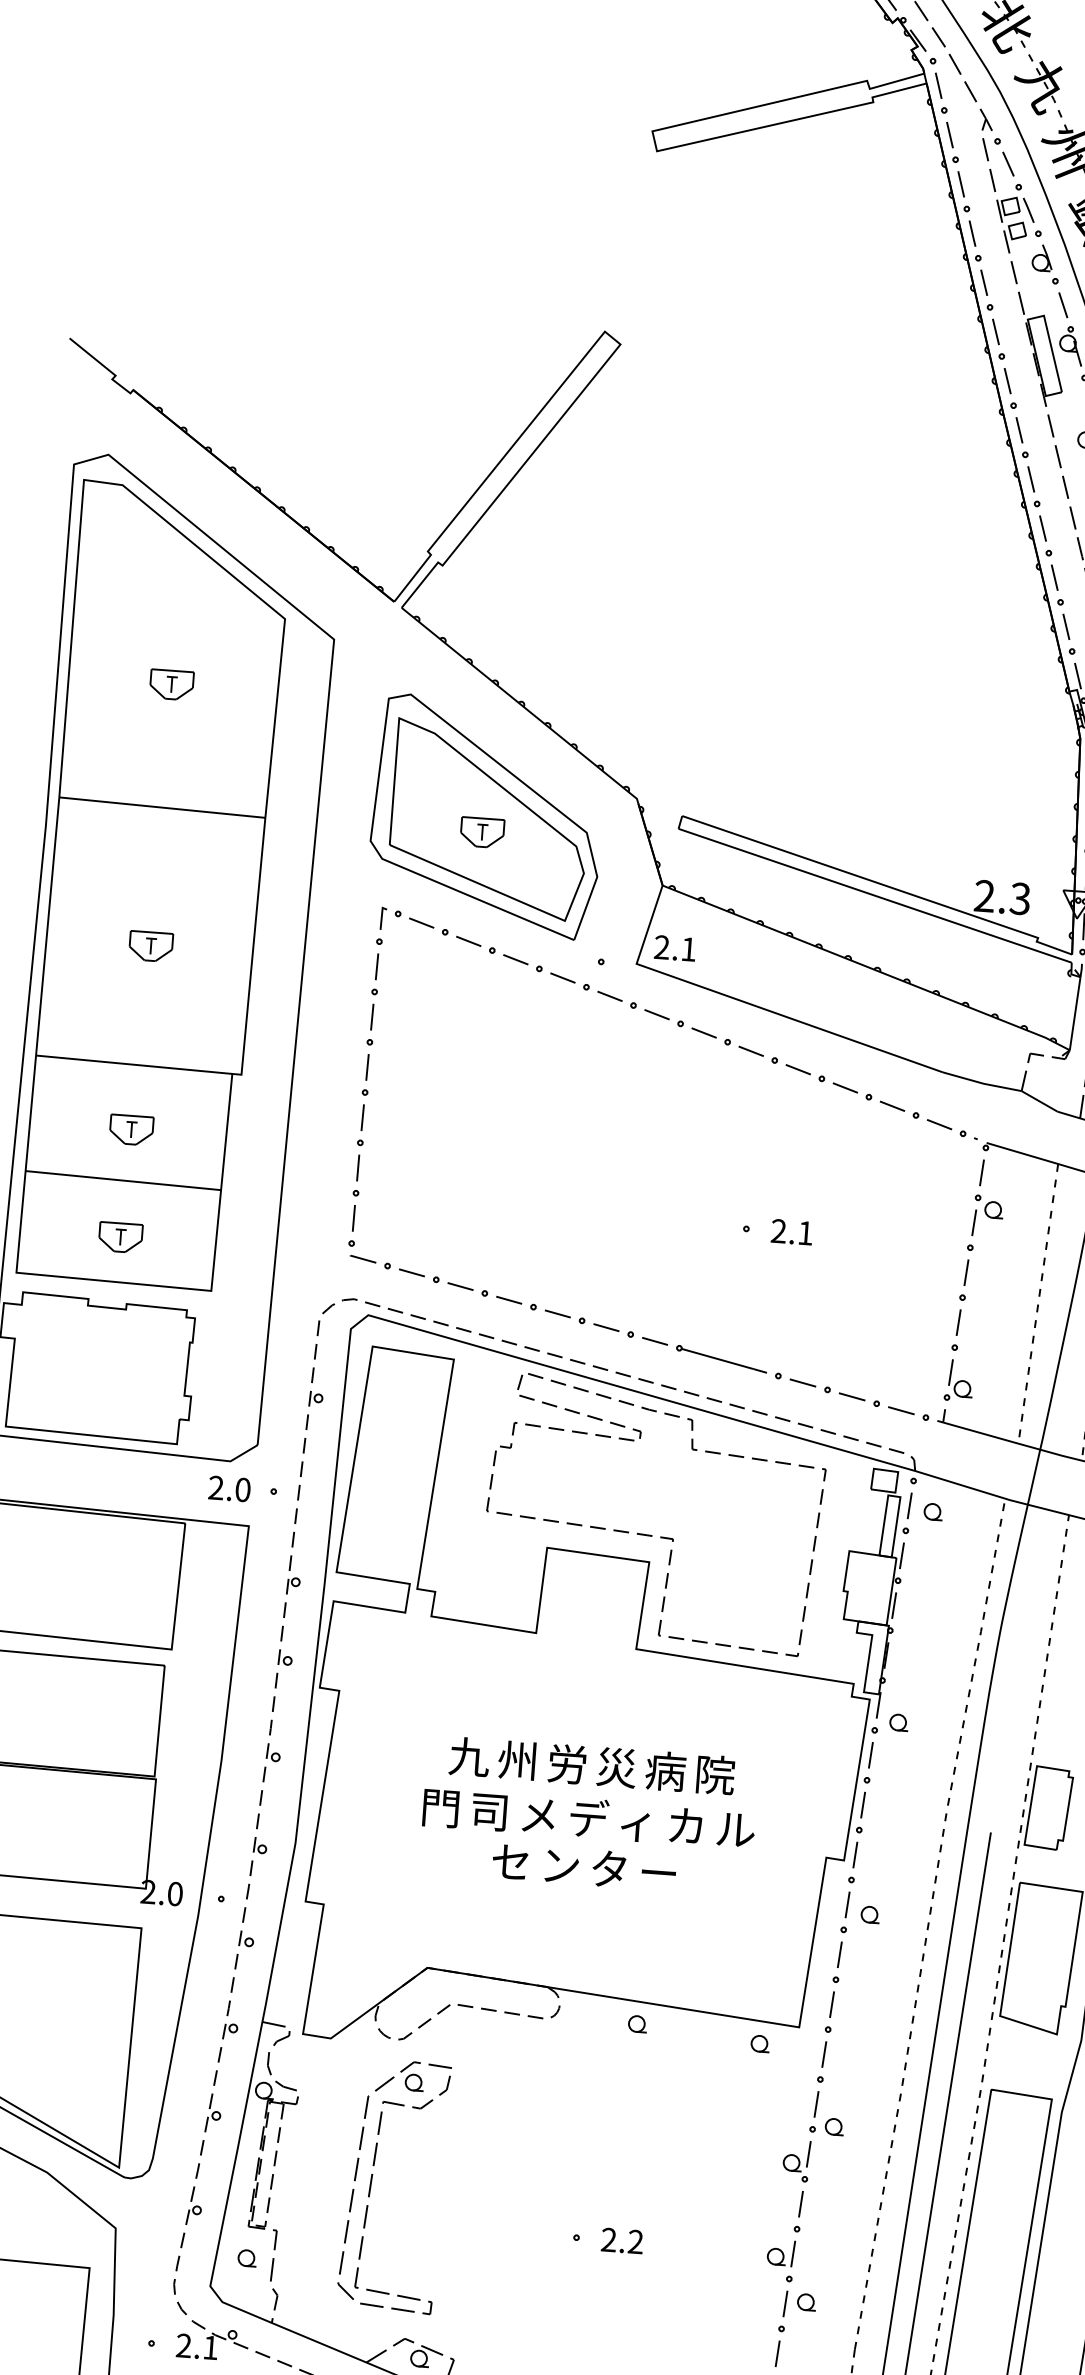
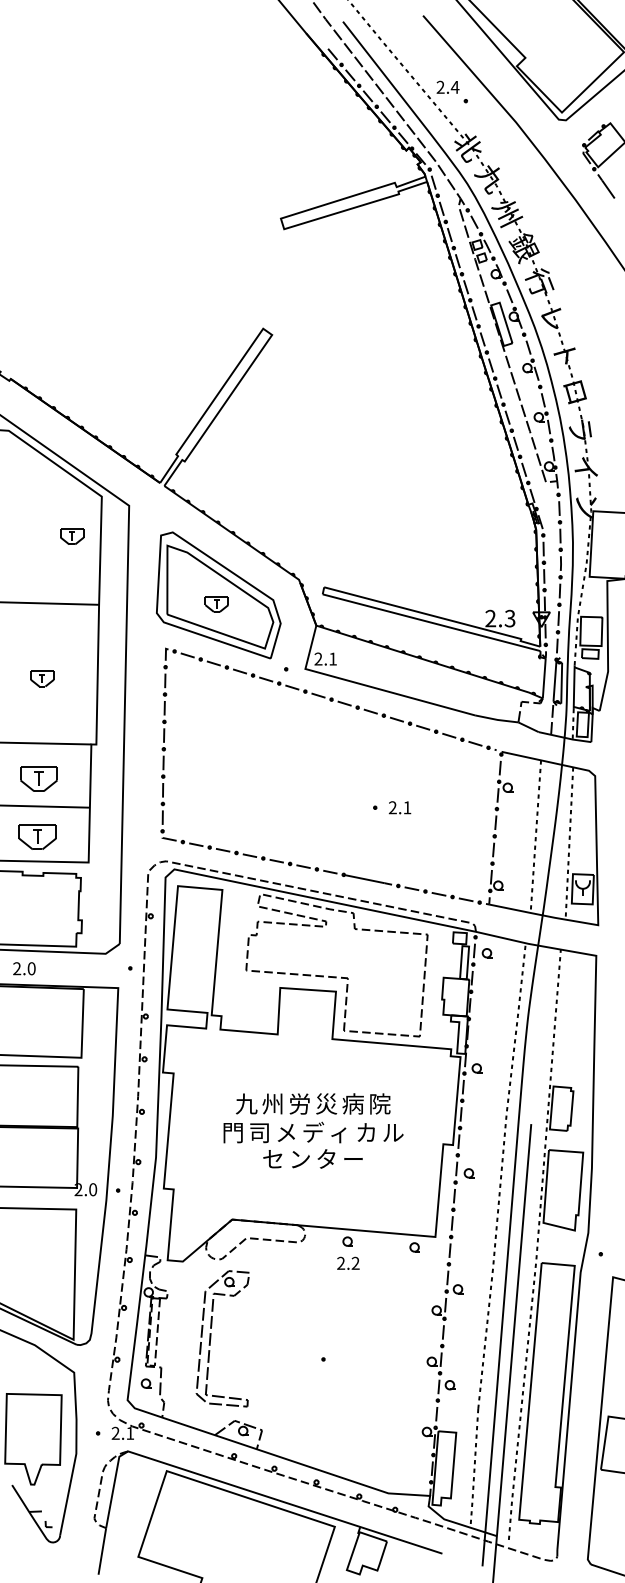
part: (172, 684) -> (72, 536), moved
part: (132, 1129) -> (39, 778), size x1.6
part: (120, 1237) -> (37, 837), size x1.6
text: (229, 1488) -> (24, 968), moved
text: (622, 2239) -> (348, 1262), moved

